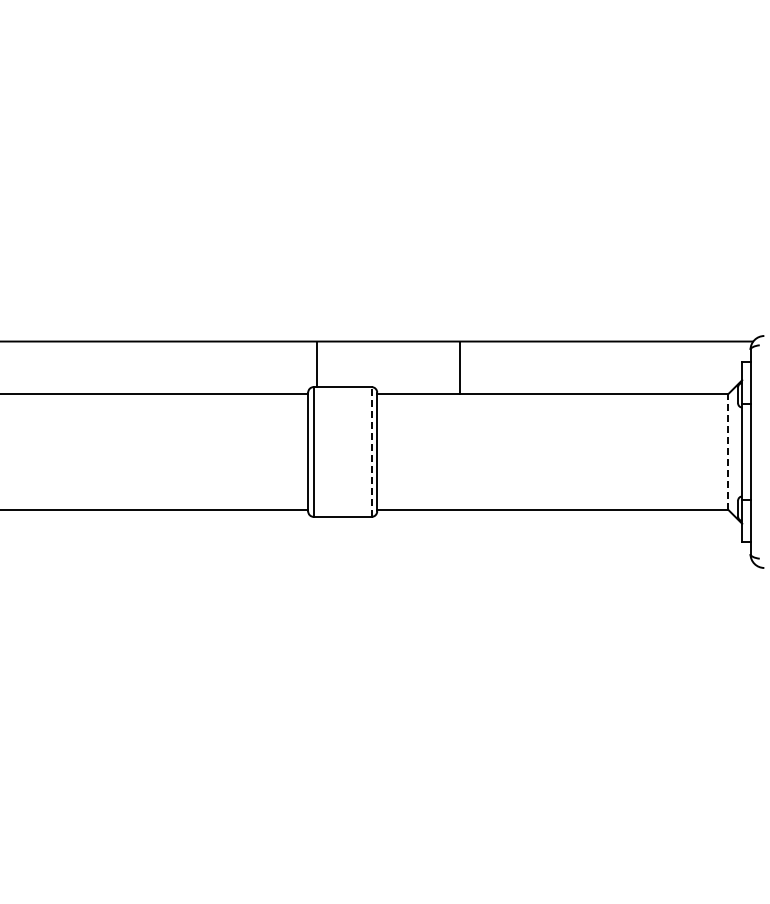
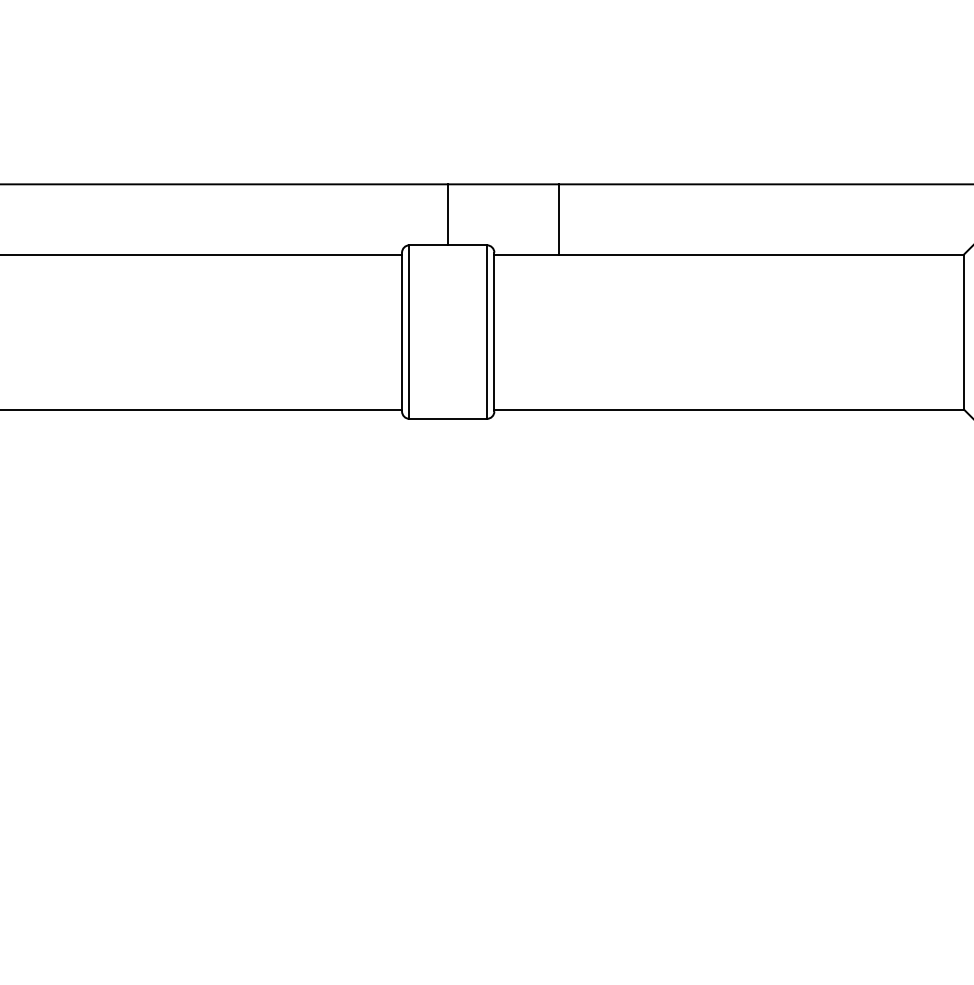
line: (316, 364) -> (447, 215), moved
line: (459, 367) -> (558, 219), moved
line: (371, 452) -> (486, 332), dashed -> solid
line: (728, 452) -> (964, 332), dashed -> solid

